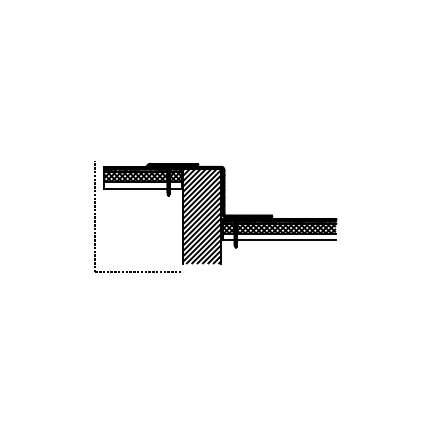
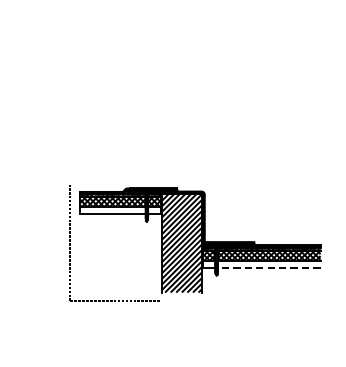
line: (286, 240) -> (269, 268), solid -> dashed

